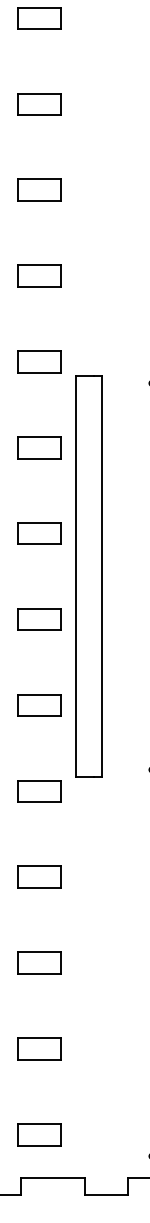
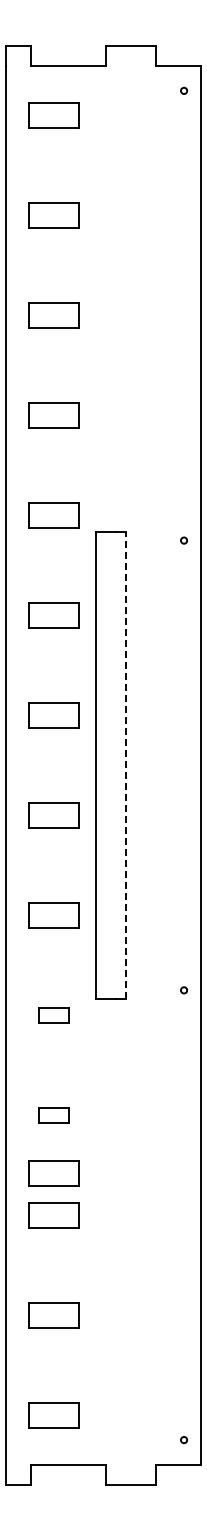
line: (101, 576) -> (125, 765), solid -> dashed
part: (39, 791) -> (53, 1015), size x0.6
part: (39, 877) -> (53, 1115), size x0.6
part: (39, 927) -> (53, 1173), added

